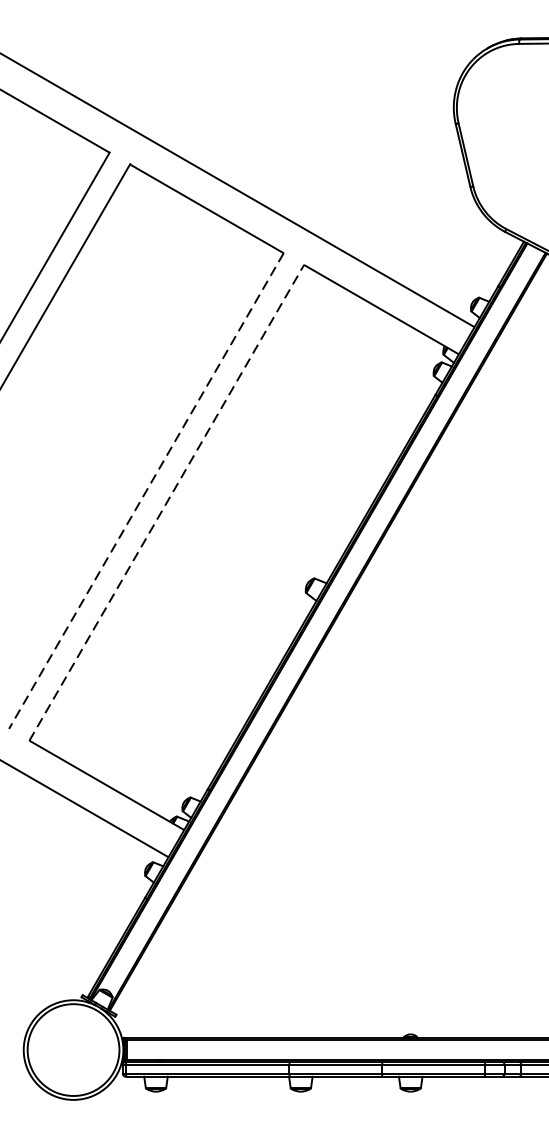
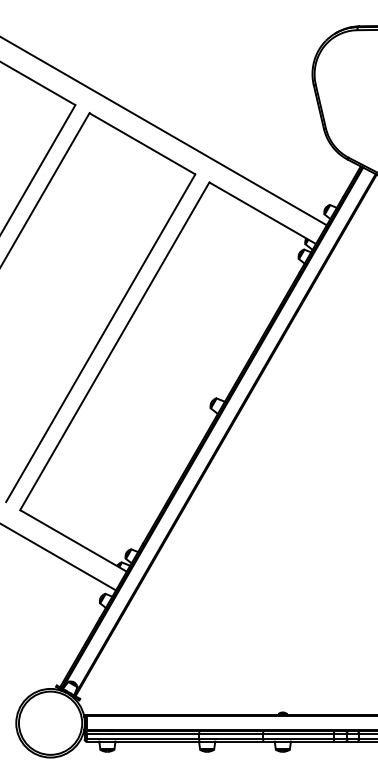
line: (146, 491) -> (100, 338), dashed -> solid
line: (167, 501) -> (115, 345), dashed -> solid

